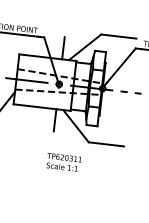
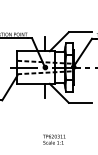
text: (64, 162) -> (54, 139), moved

